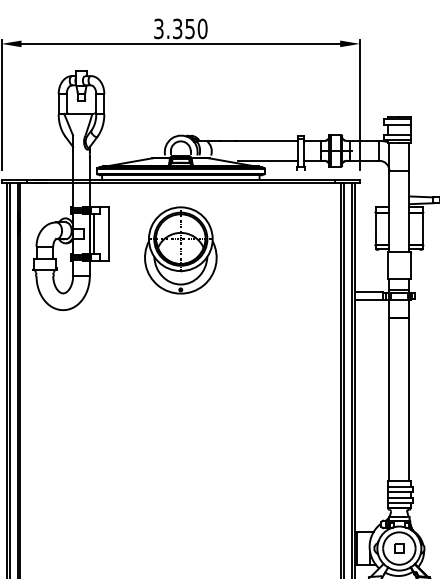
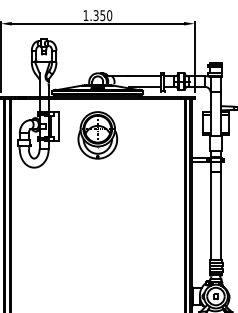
text: (158, 28) -> (85, 15), 3.350 -> 1.350

